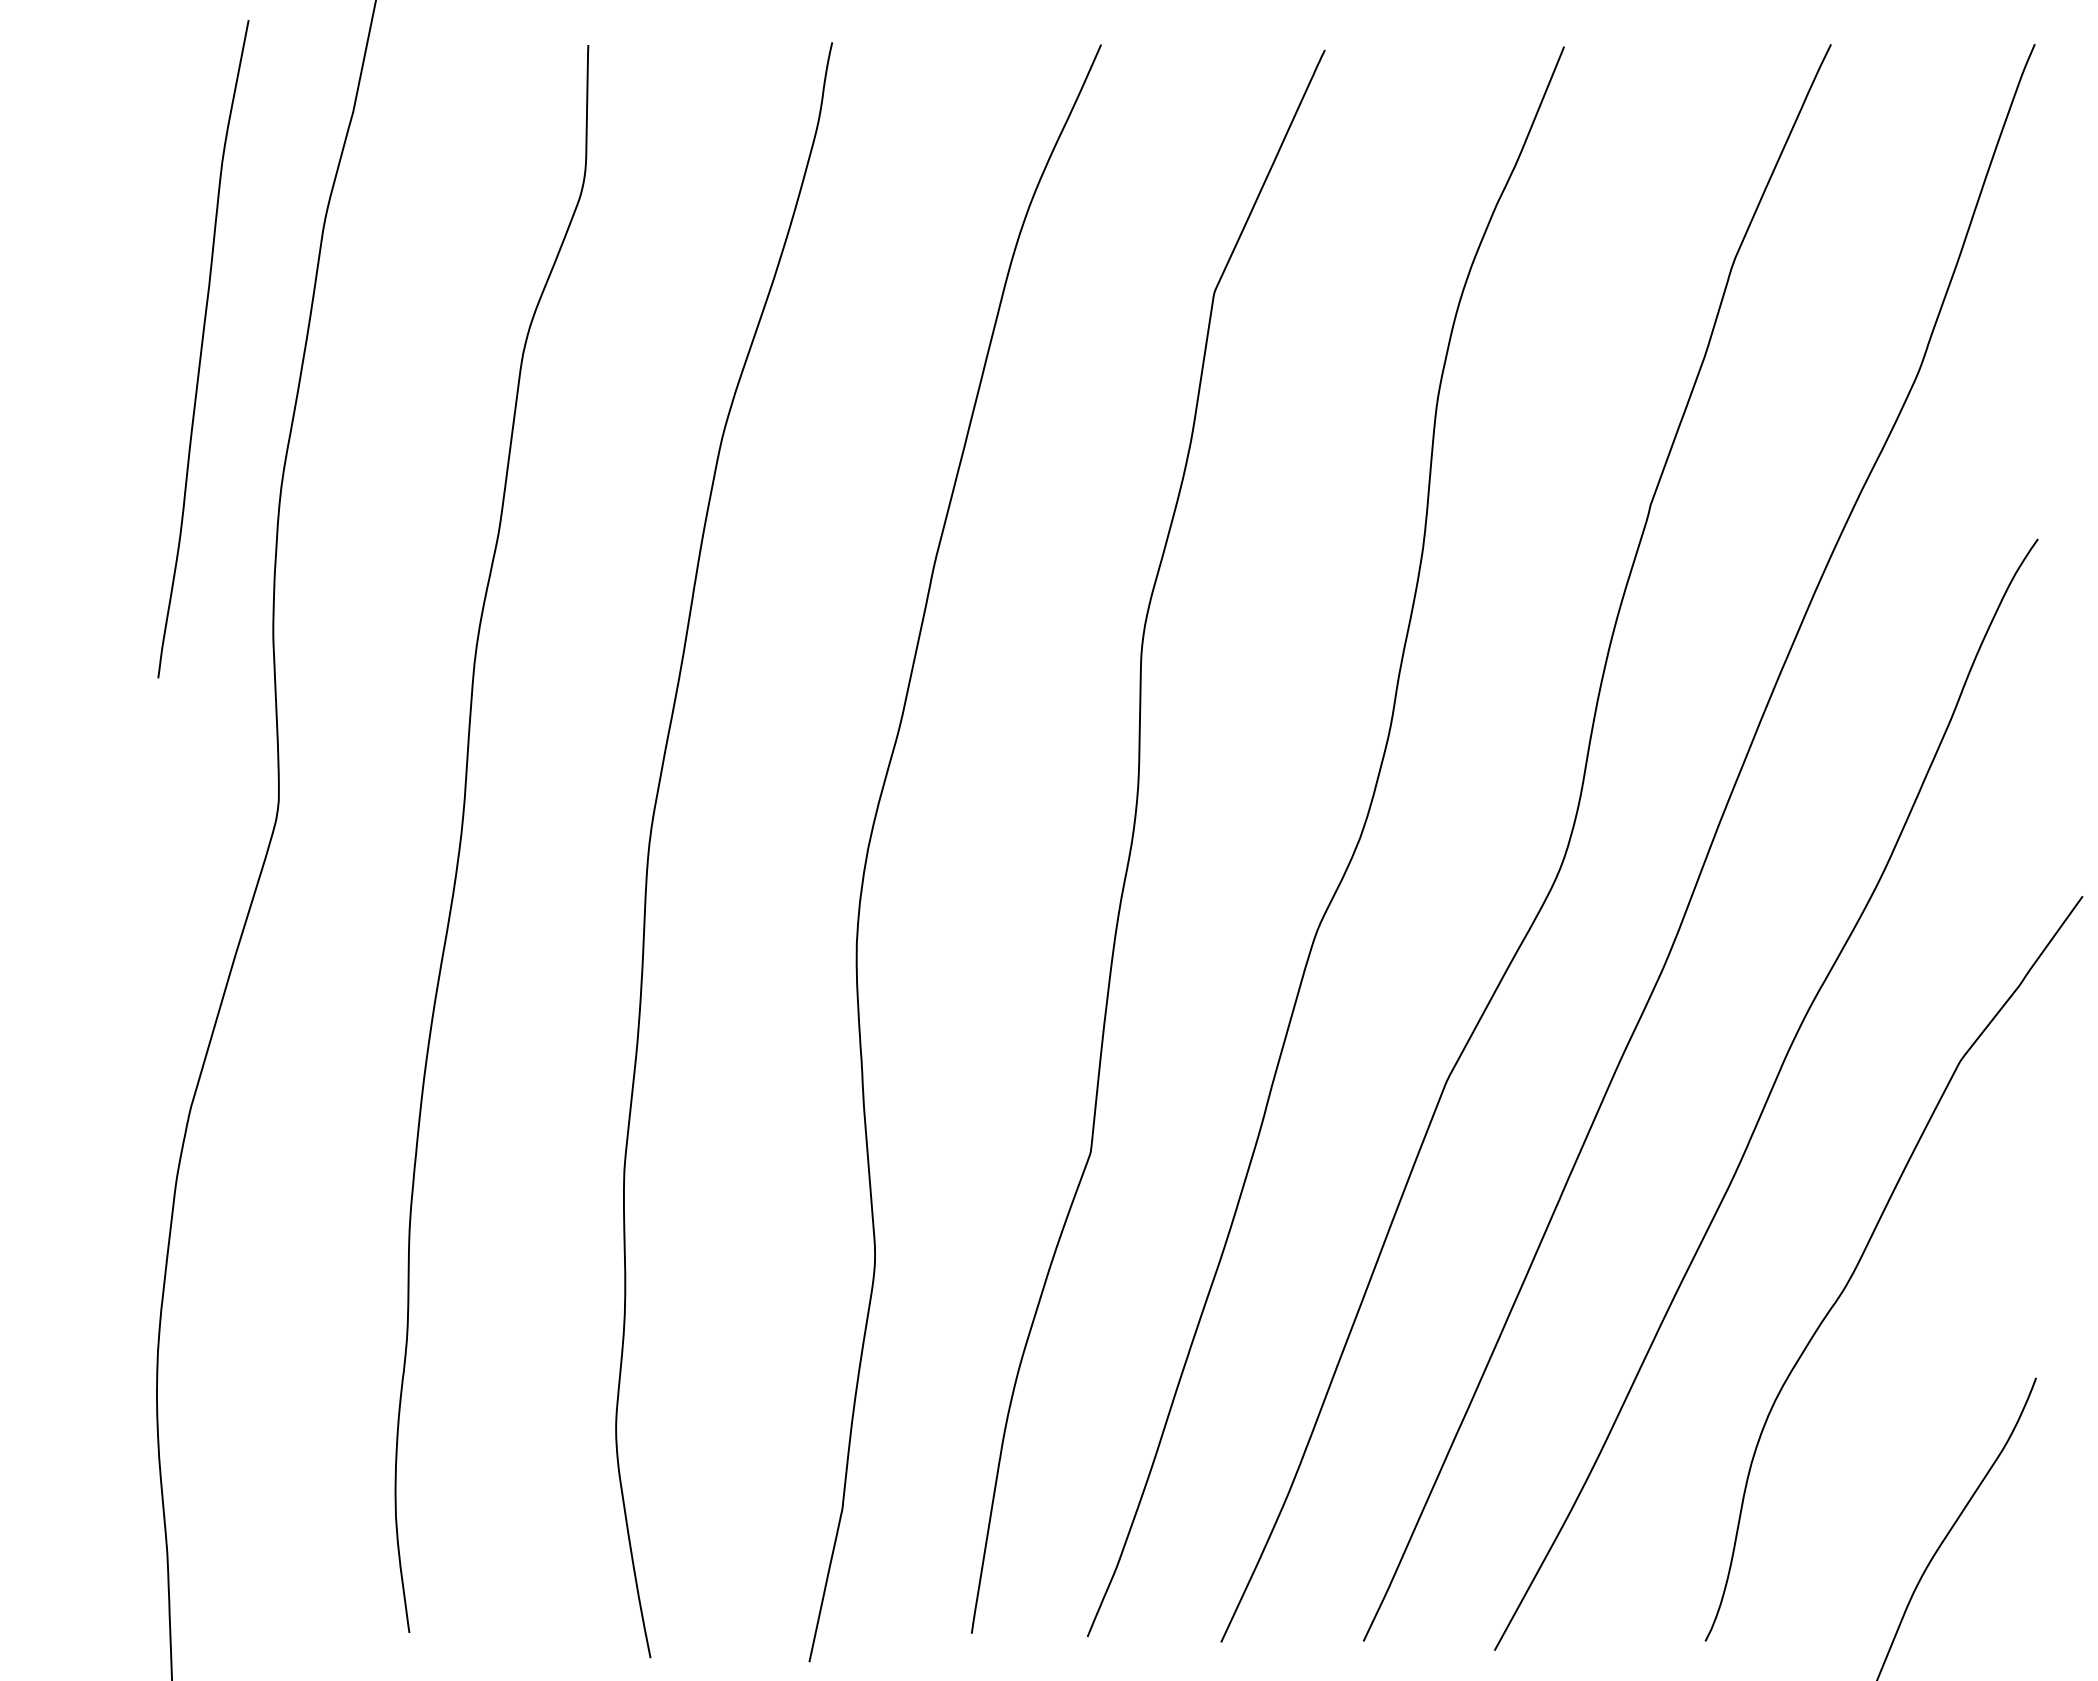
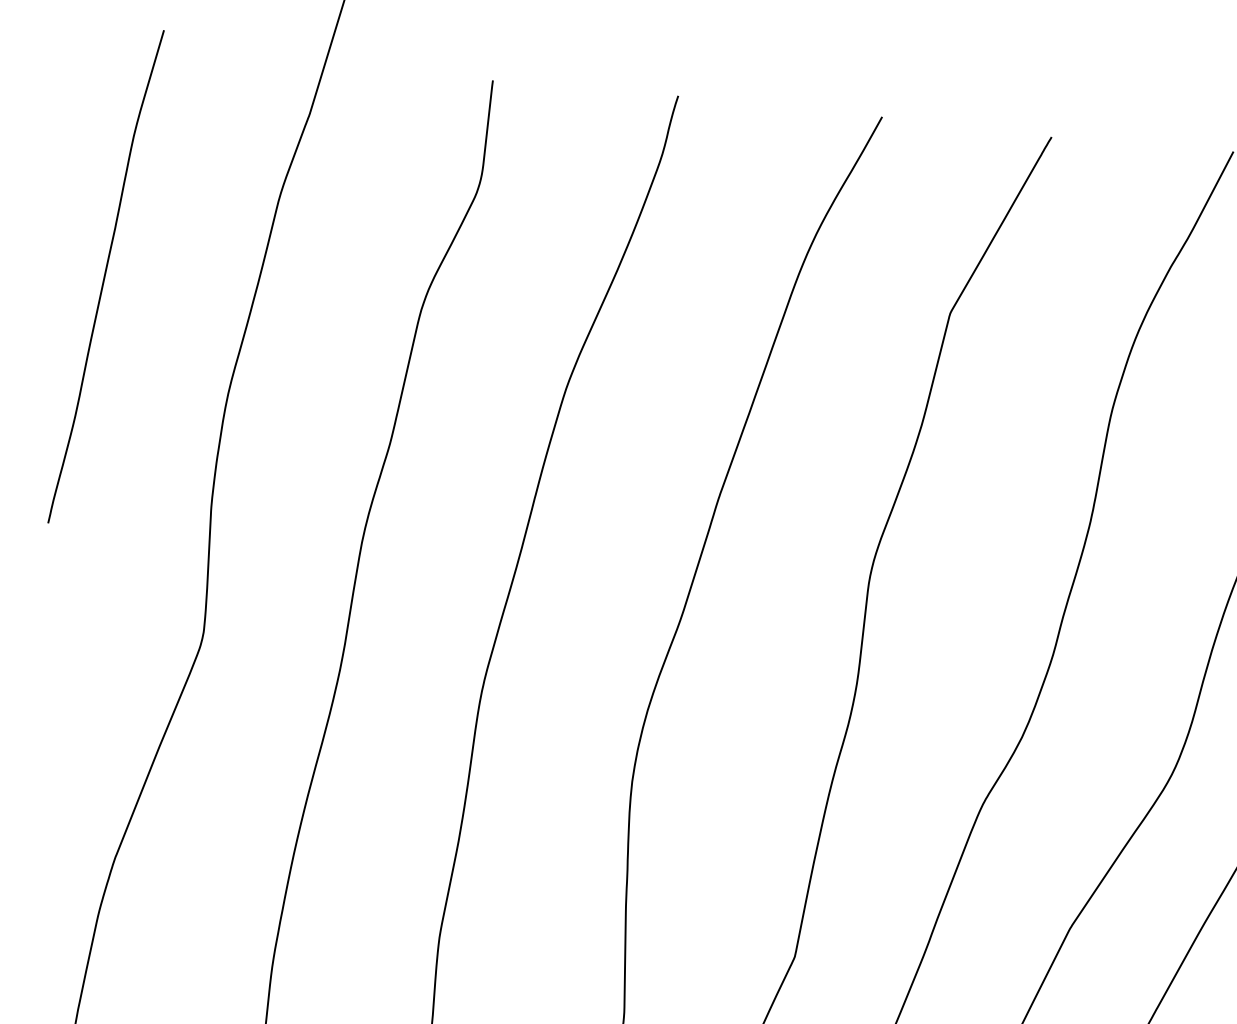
curve: (202, 349) -> (105, 276), moved

